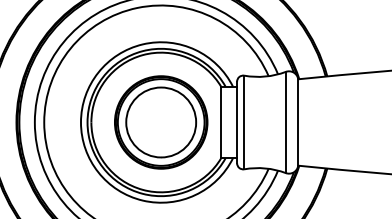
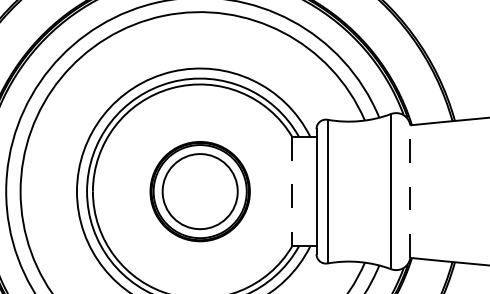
part: (161, 122) -> (200, 191), size x0.7
line: (221, 122) -> (292, 191), solid -> dashed
line: (298, 122) -> (410, 191), solid -> dashed

